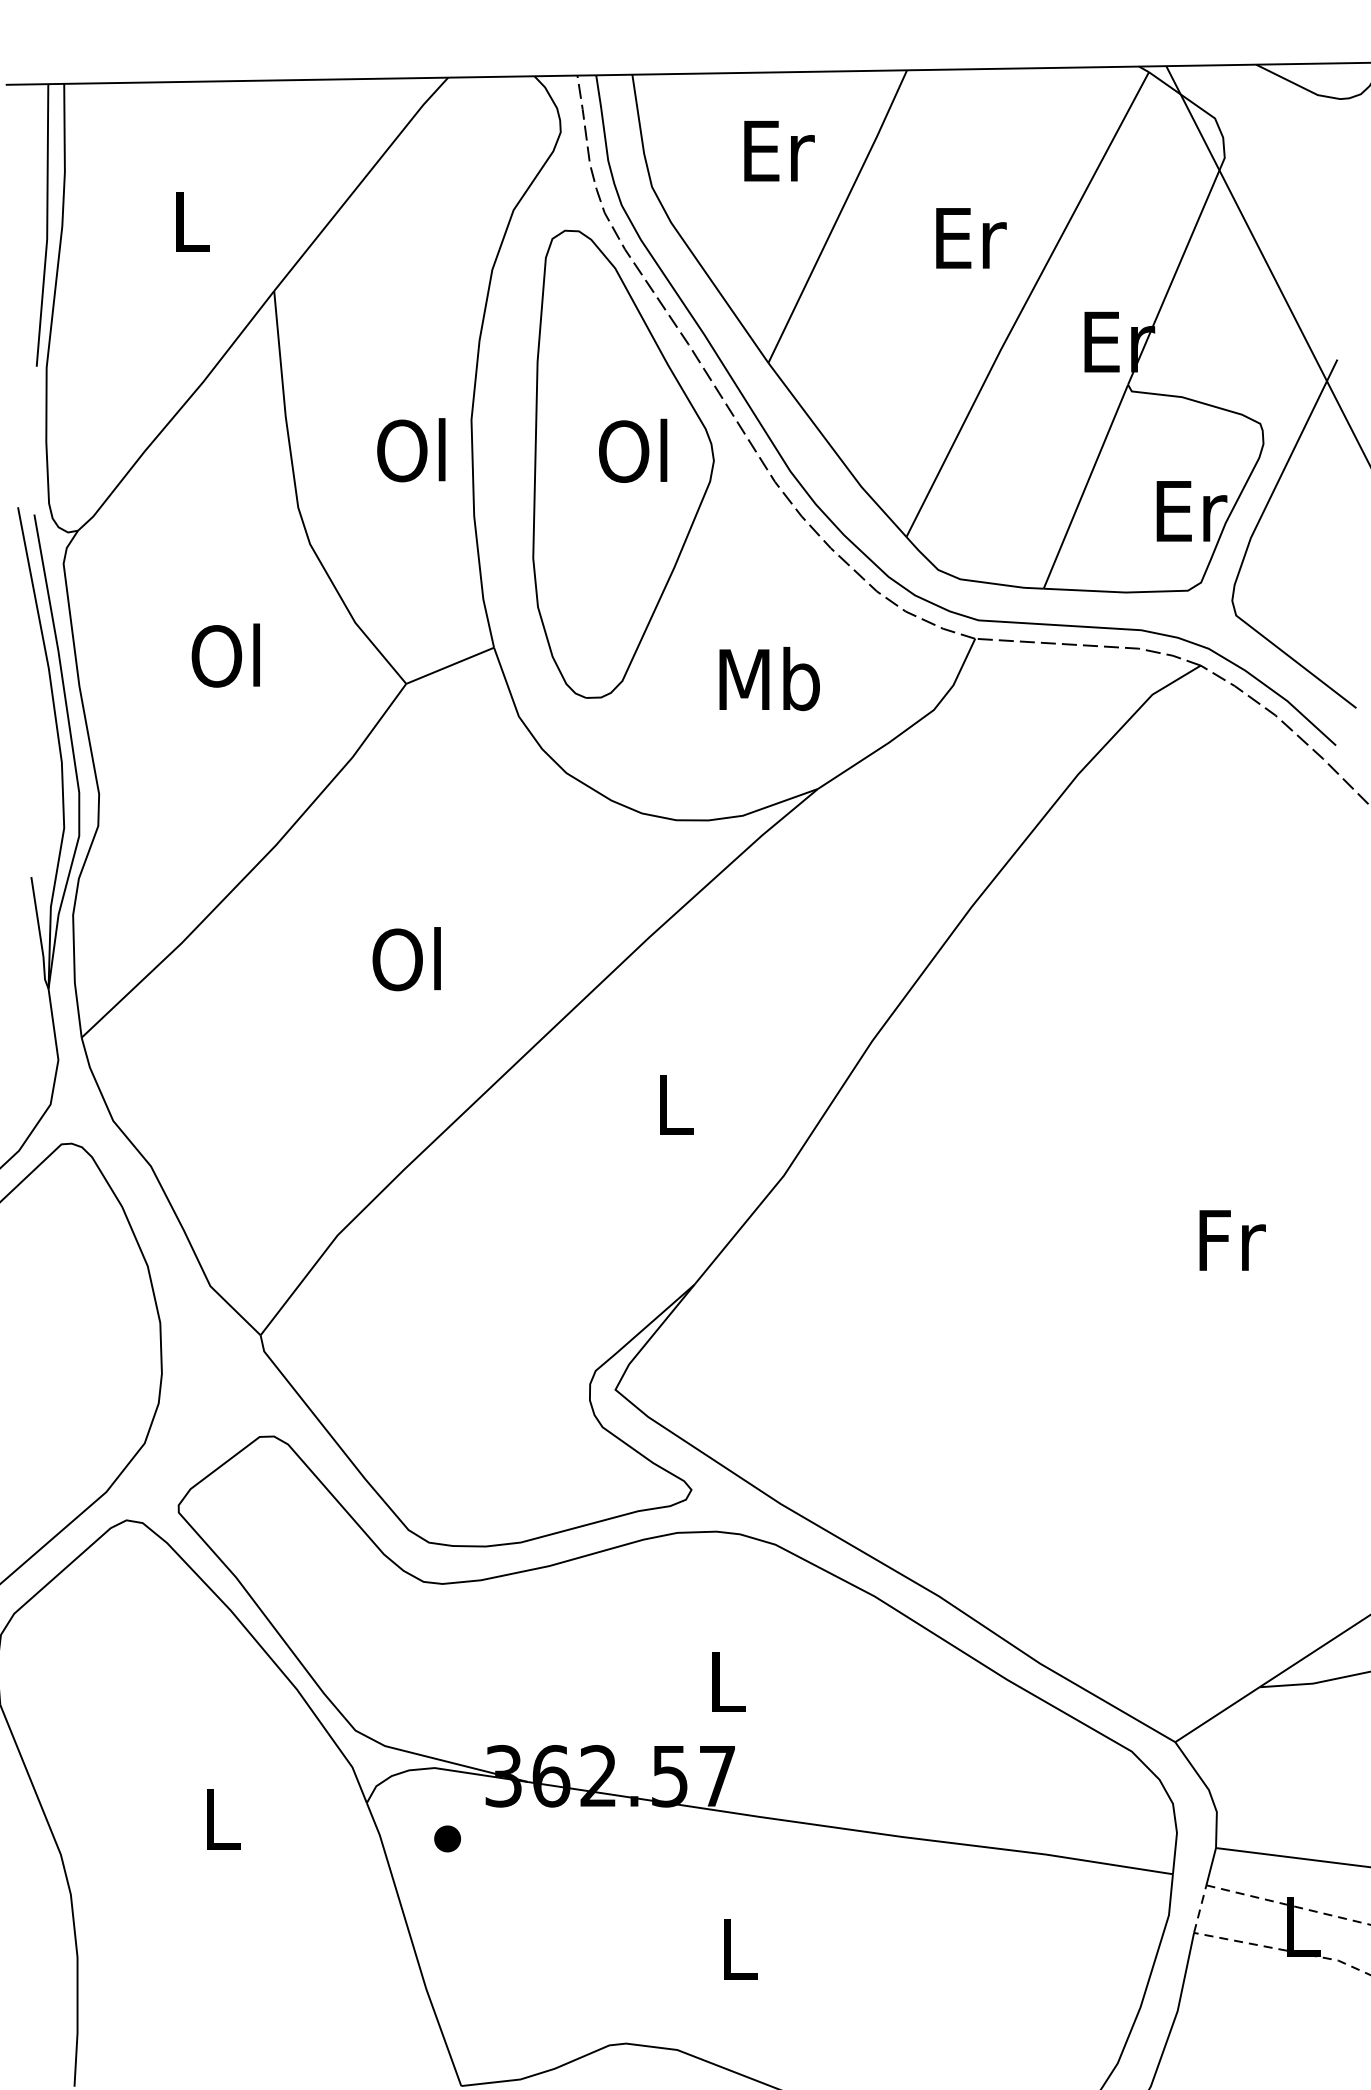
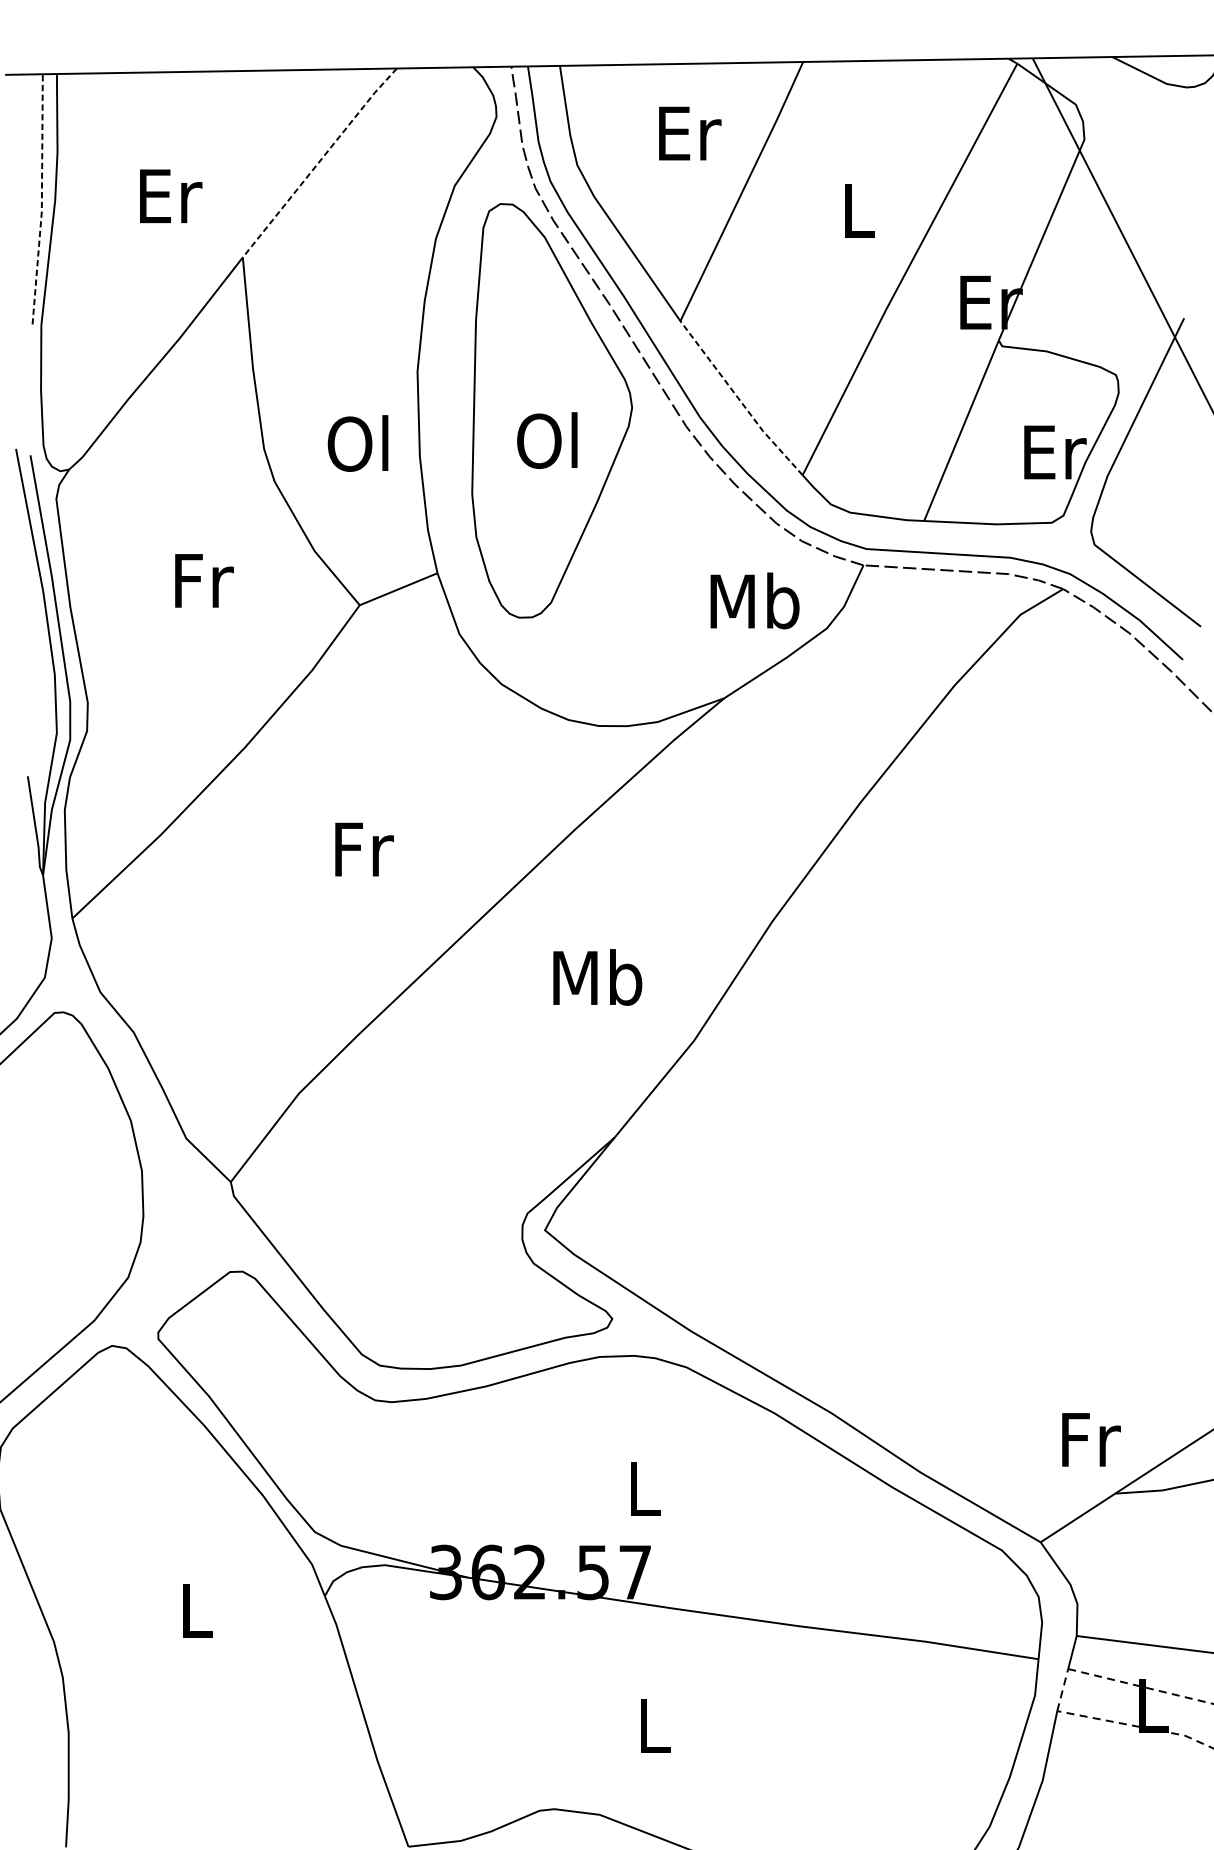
line: (360, 183) -> (319, 162), solid -> dashed
text: (193, 221) -> (171, 195), L -> Er
line: (47, 225) -> (42, 199), solid -> dashed
text: (971, 238) -> (860, 210), Er -> L
text: (411, 450) -> (358, 443), moved
text: (633, 450) -> (547, 440), moved
line: (835, 452) -> (739, 400), solid -> dashed
text: (227, 655) -> (201, 580), Ol -> Fr
text: (769, 679) -> (754, 601), moved
text: (408, 959) -> (361, 849), Ol -> Fr
text: (675, 1104) -> (598, 977), L -> Mb
text: (1232, 1240) -> (1091, 1439), moved
part: (447, 1838) -> (396, 1627), removed

